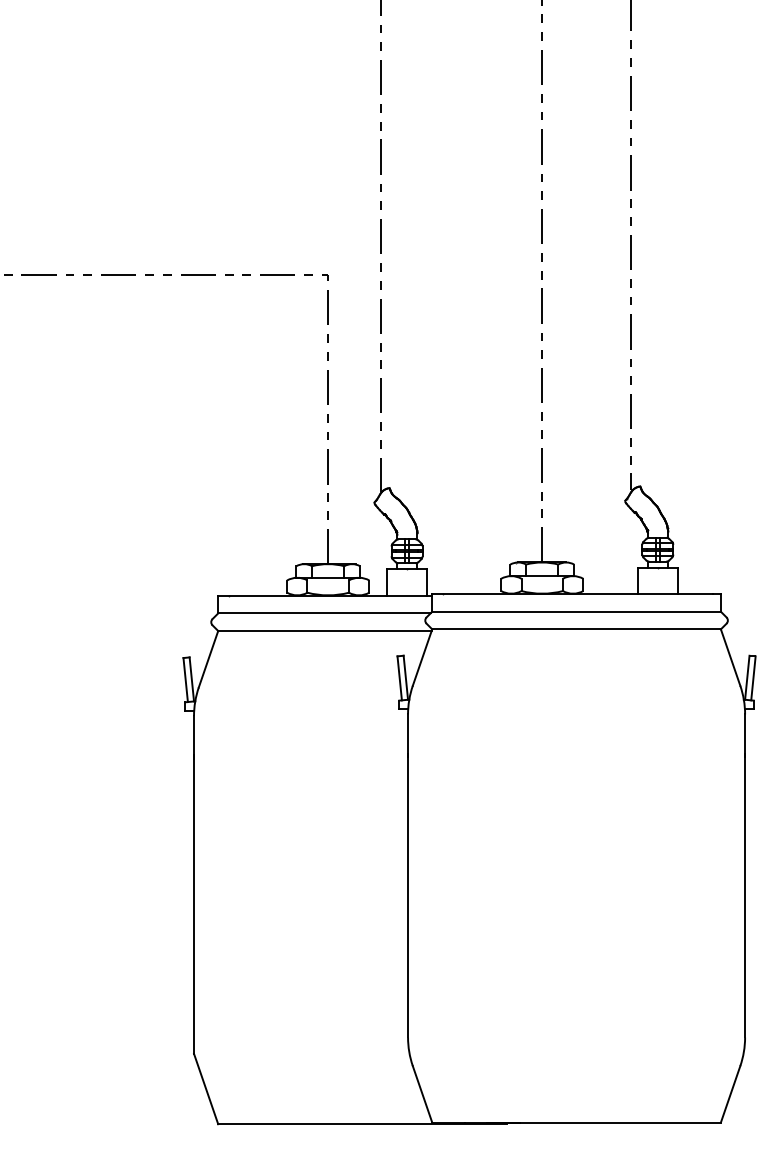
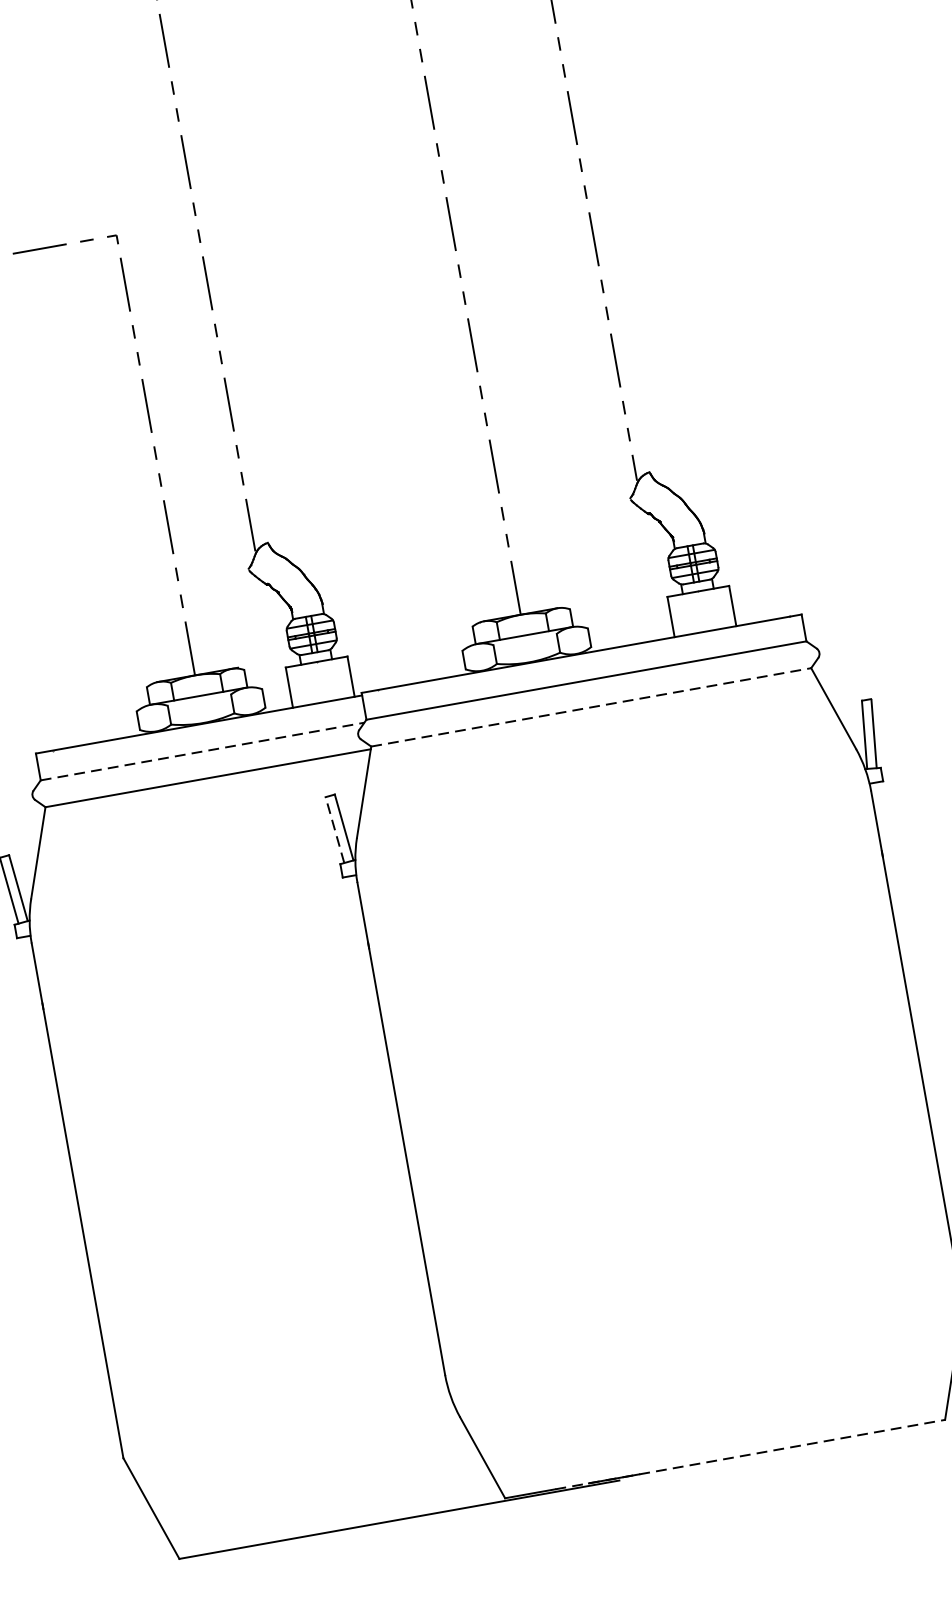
line: (324, 613) -> (202, 751), solid -> dashed
line: (577, 629) -> (592, 707), solid -> dashed
line: (399, 677) -> (334, 828), solid -> dashed
line: (593, 1122) -> (750, 1454), solid -> dashed

